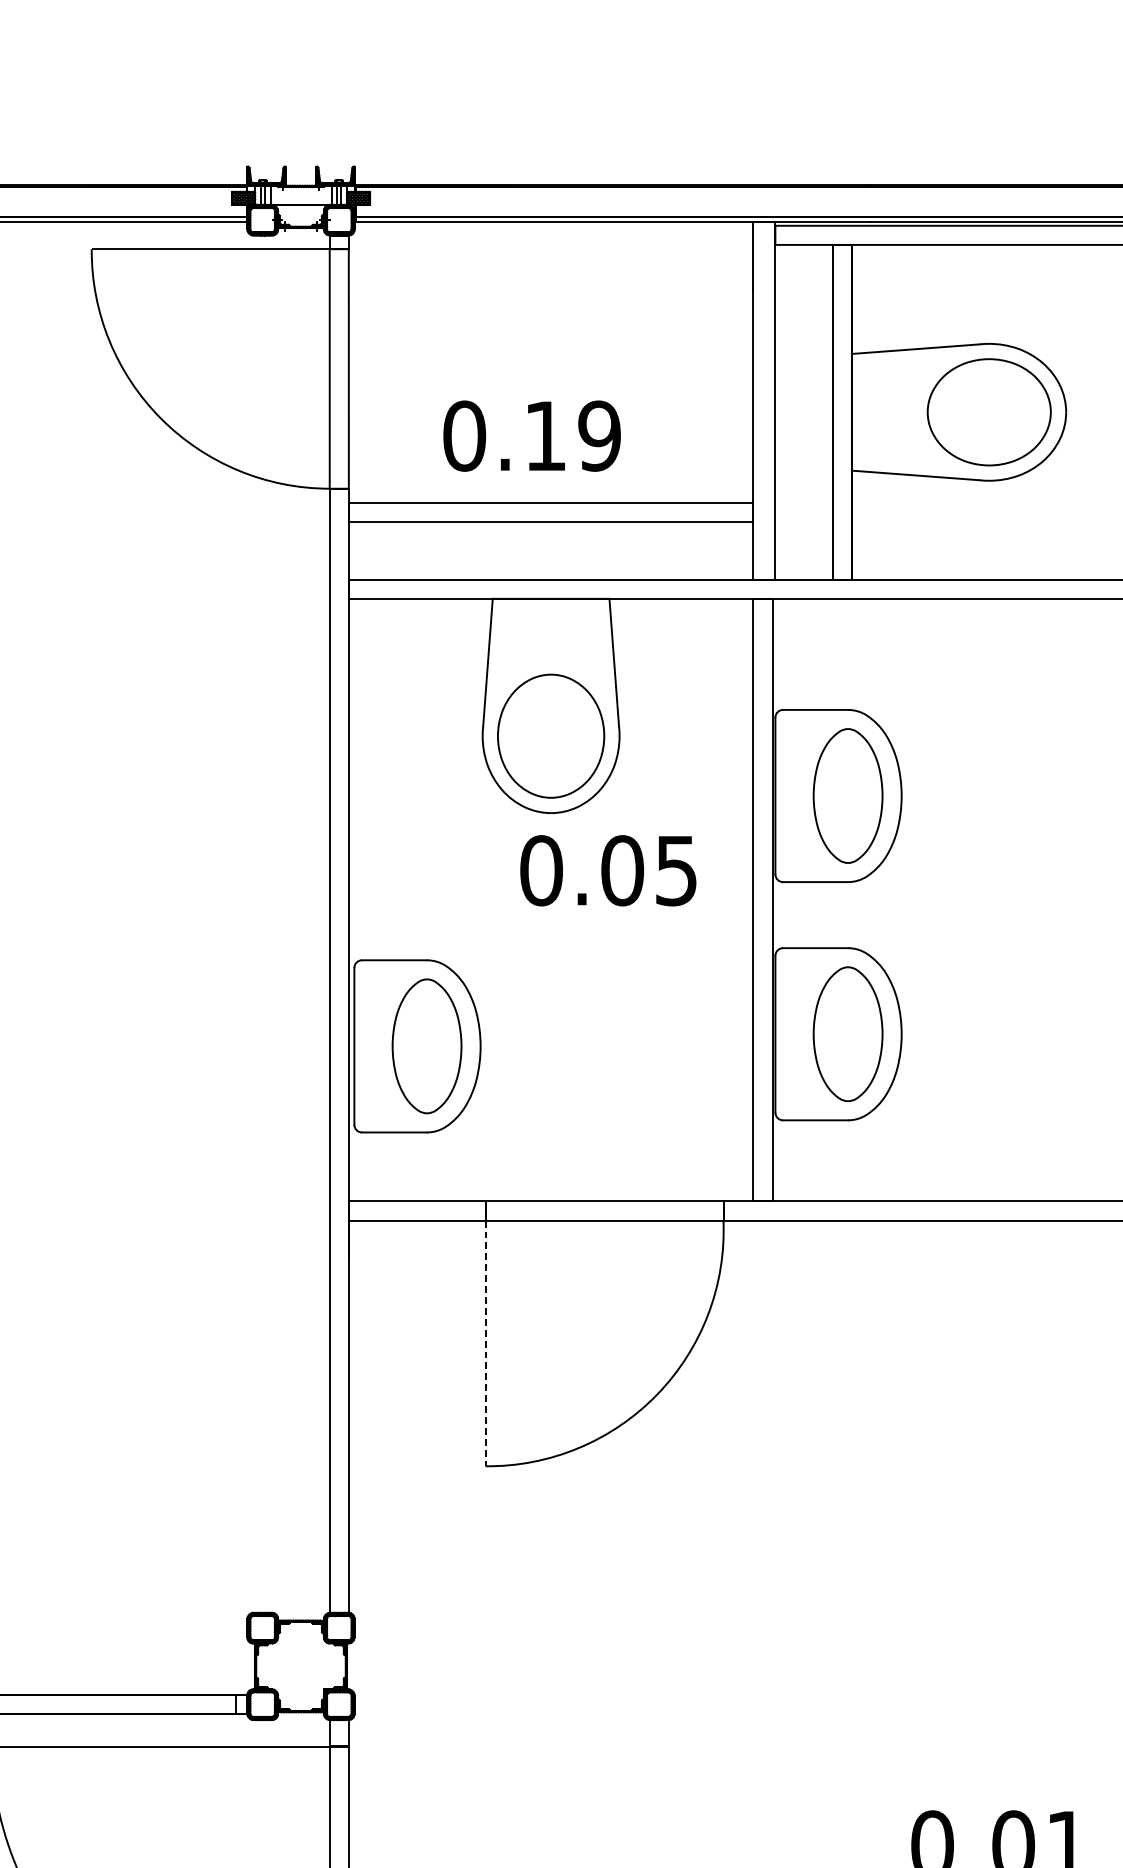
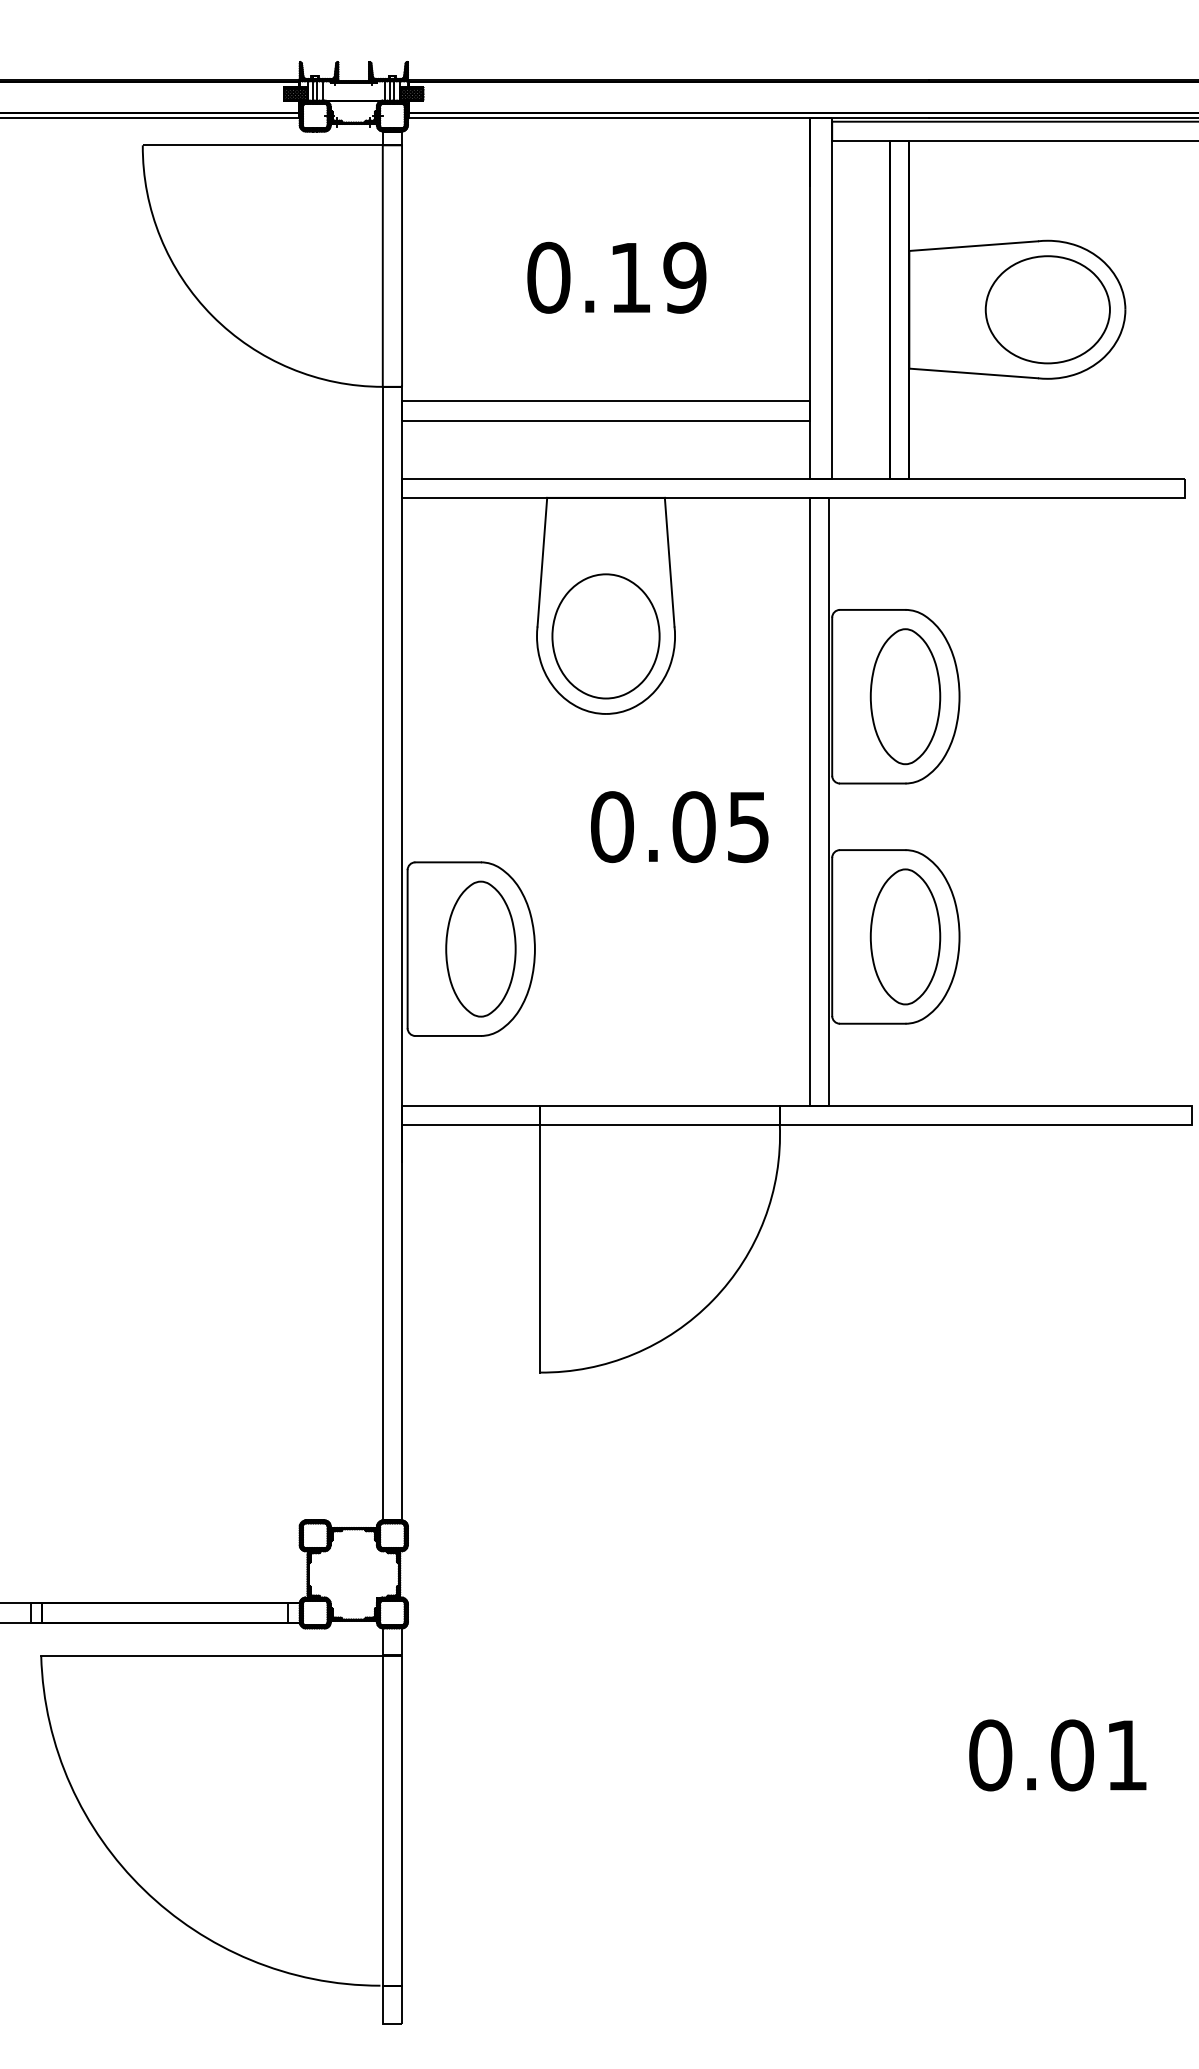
text: (531, 435) -> (616, 277), moved
text: (608, 871) -> (679, 827), moved
line: (485, 1343) -> (539, 1248), dashed -> solid

